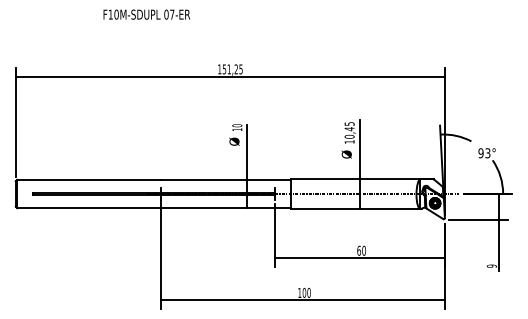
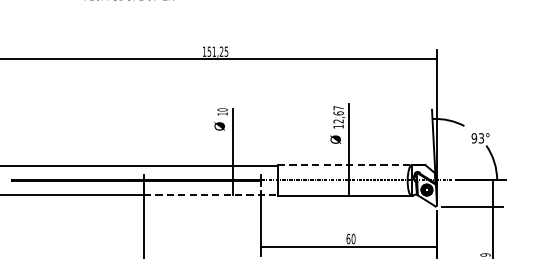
text: (349, 130) -> (338, 114), 10,45 -> 12,67
line: (362, 179) -> (351, 165), solid -> dashed
line: (226, 208) -> (211, 195), solid -> dashed

